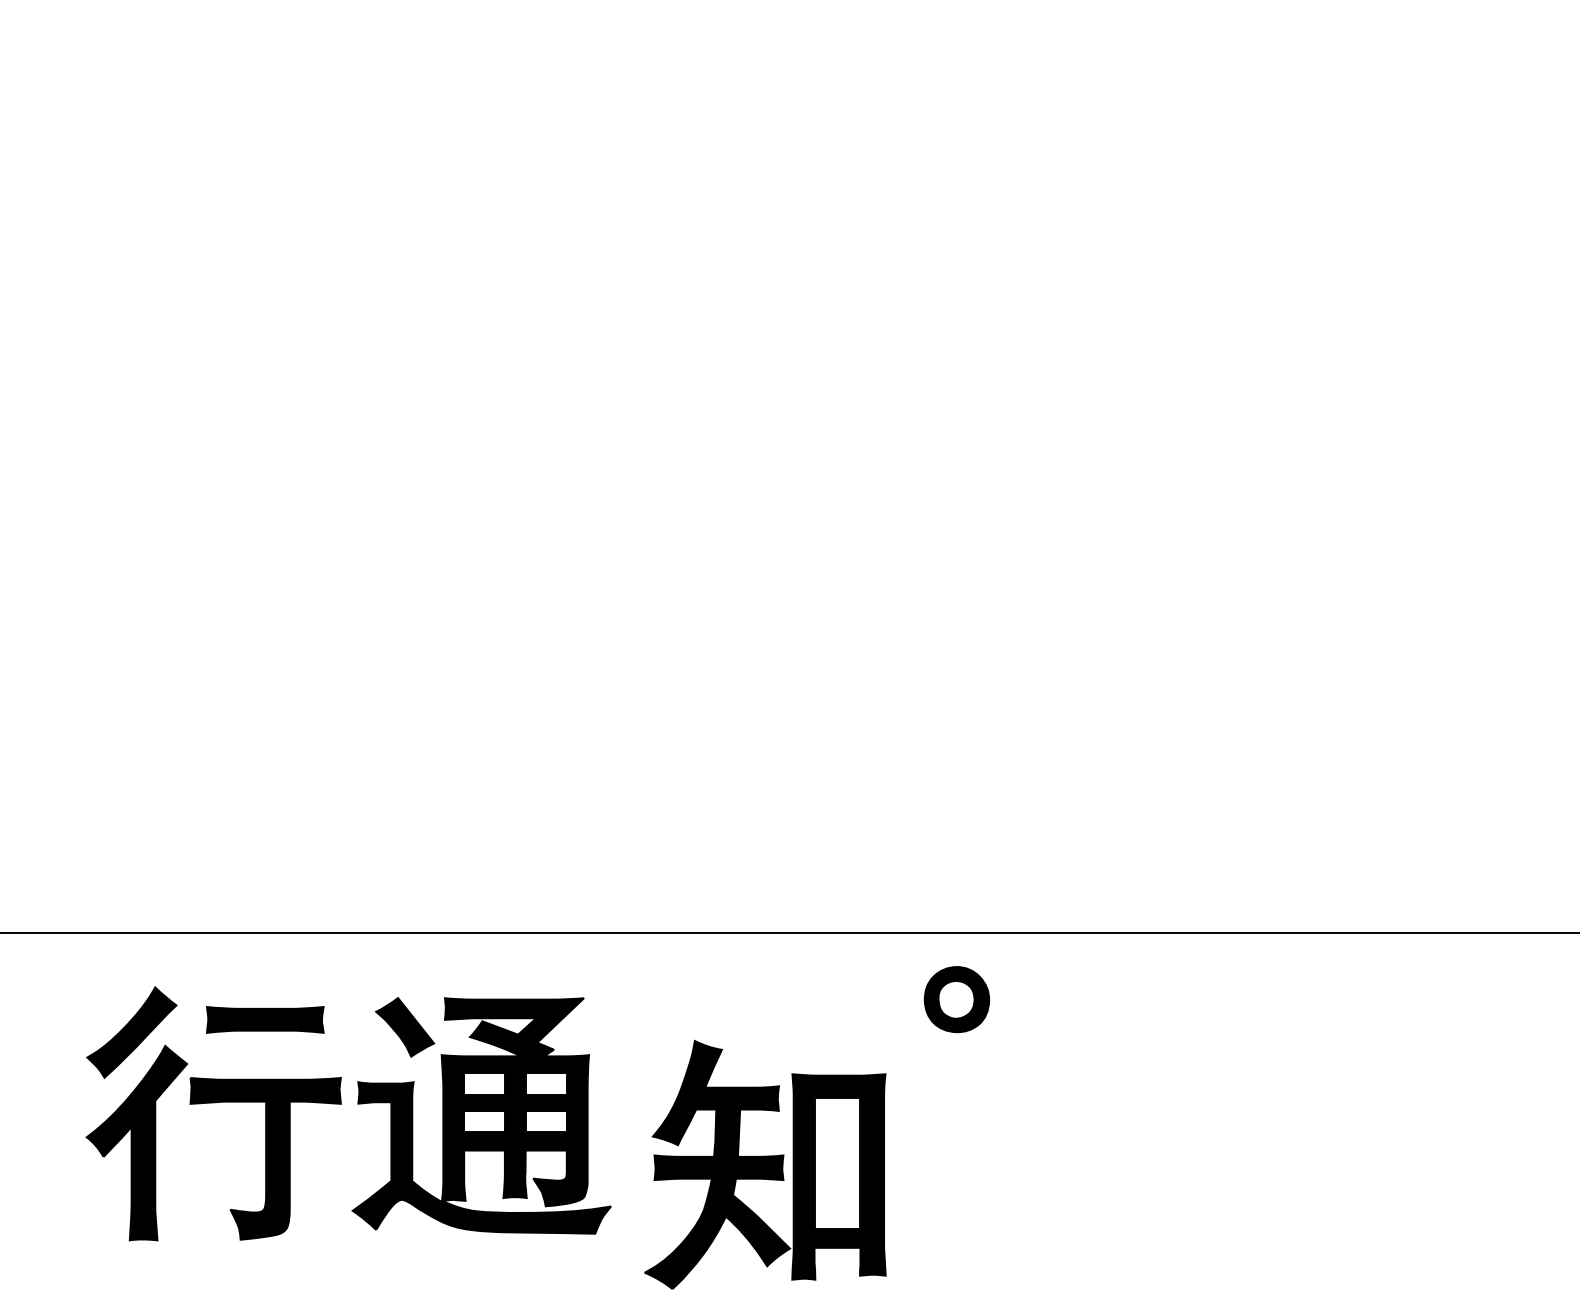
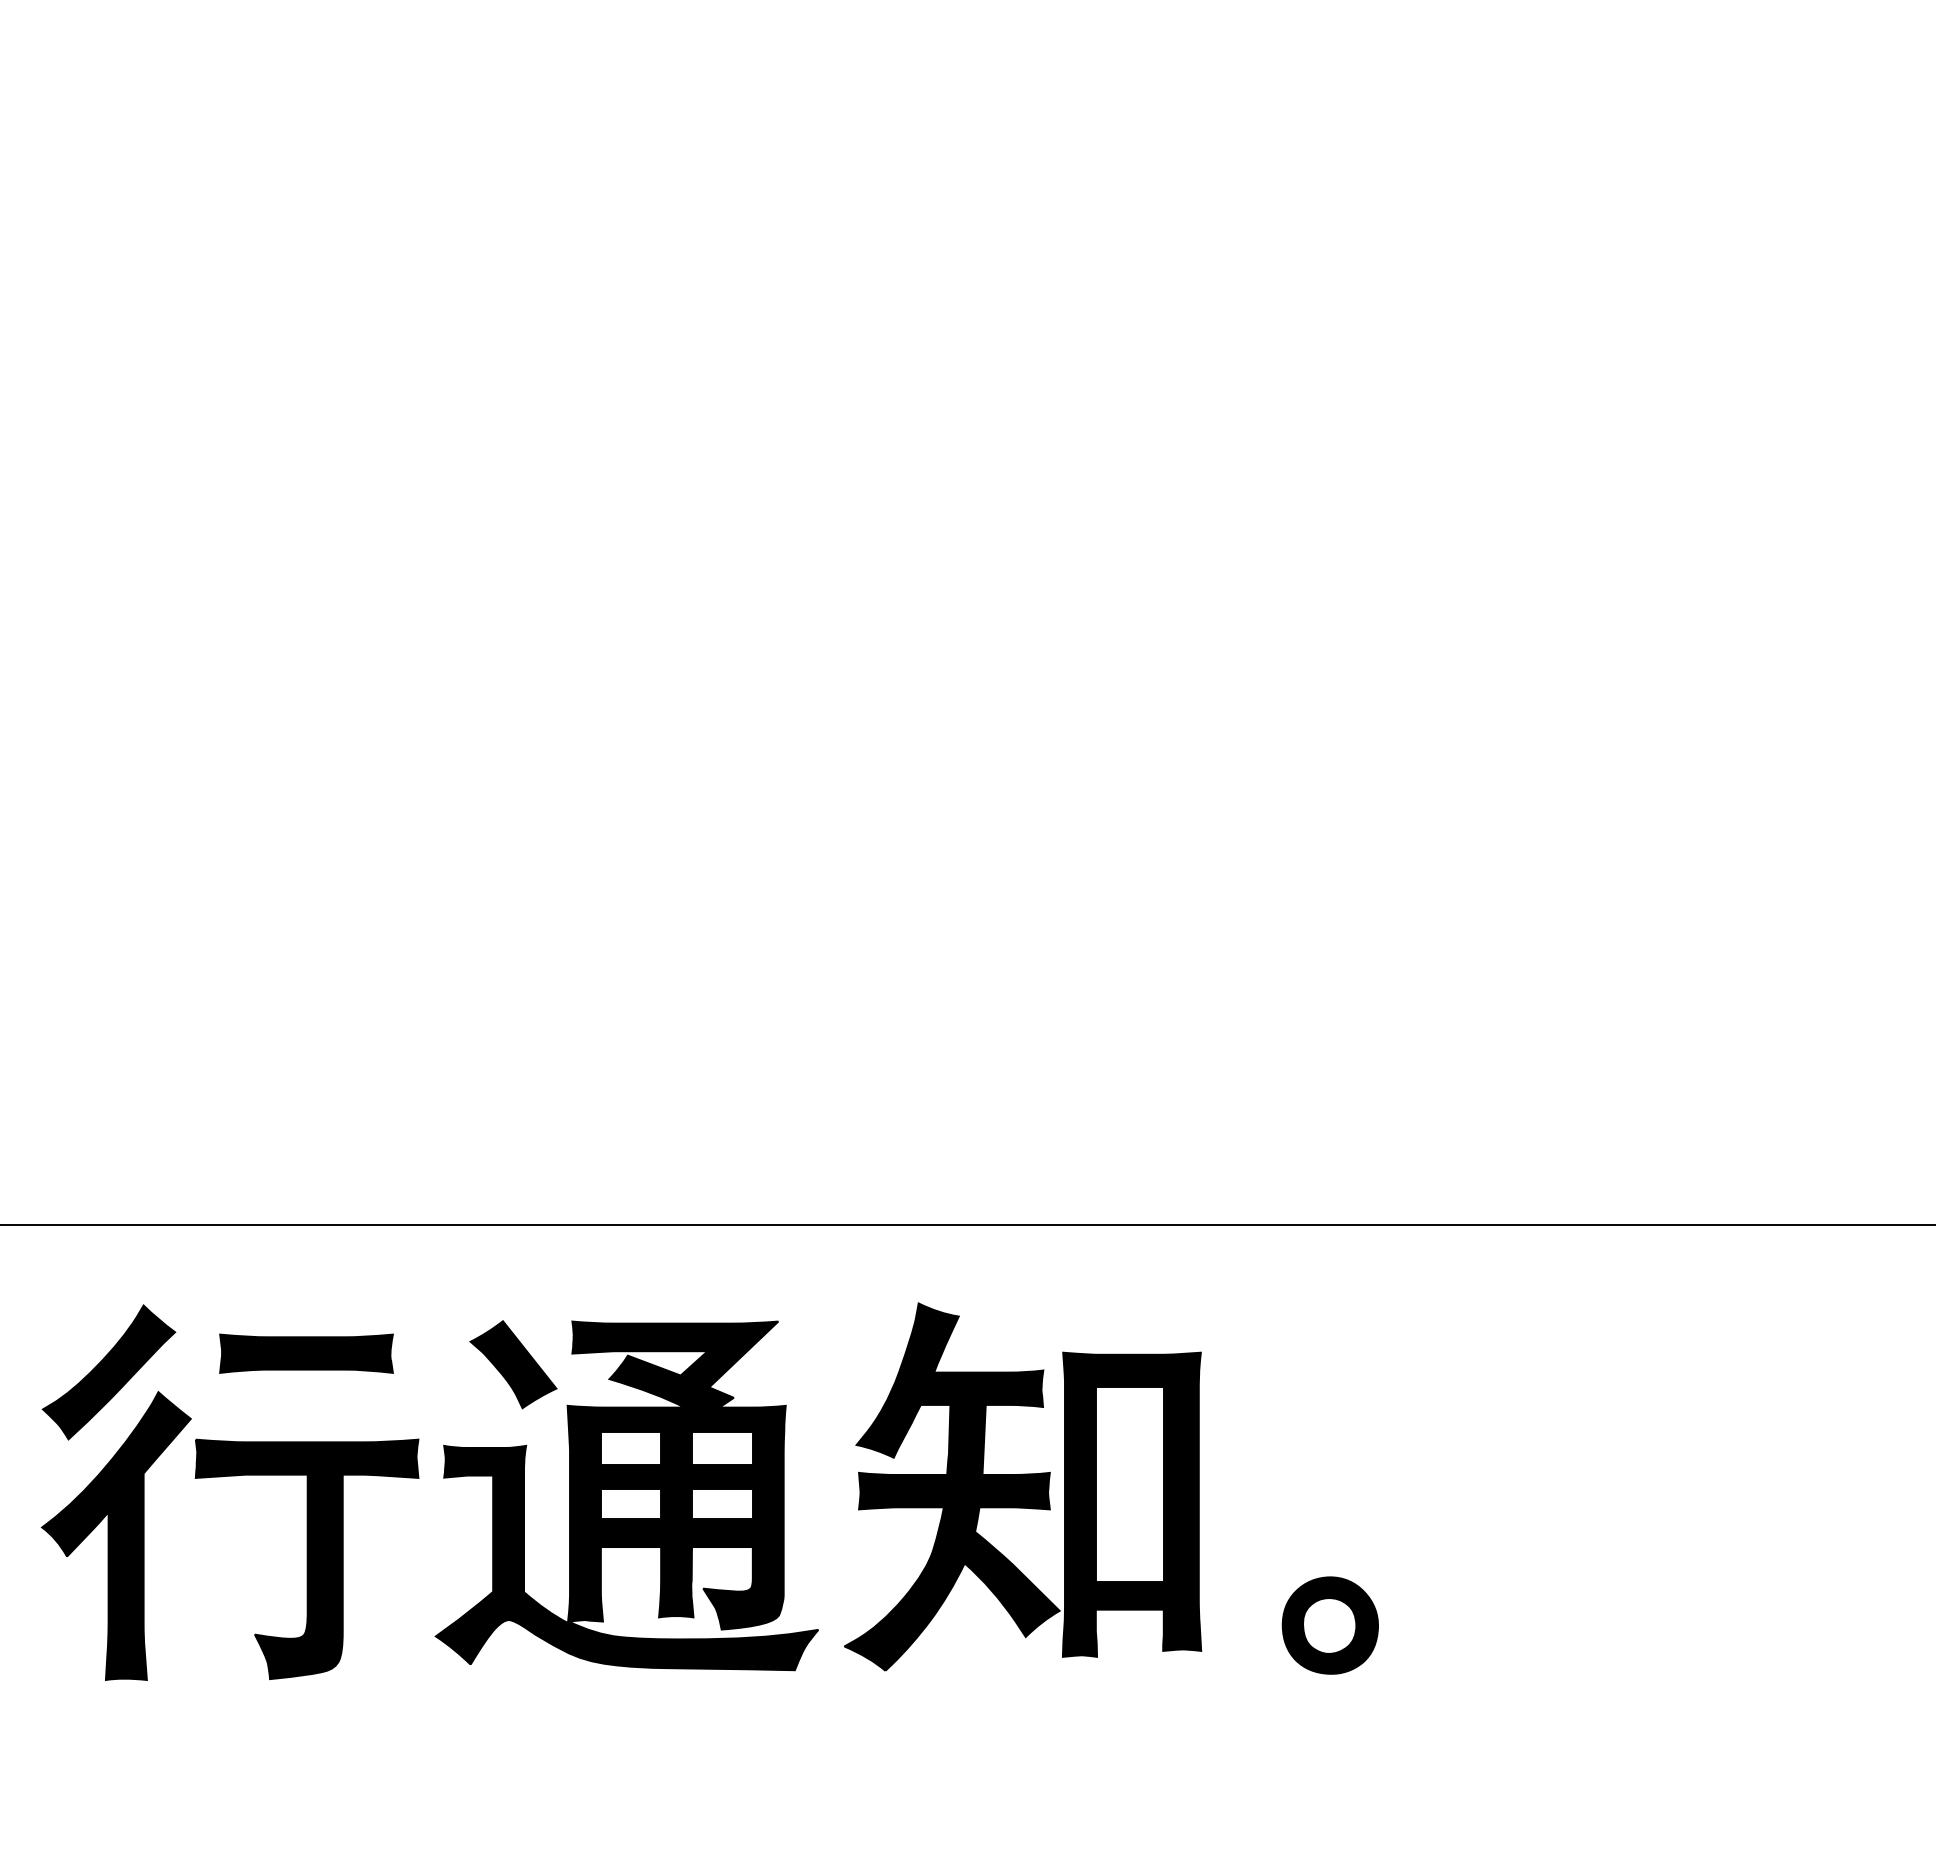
part: (956, 999) -> (1329, 1625), moved
part: (765, 1164) -> (1023, 1486), moved

